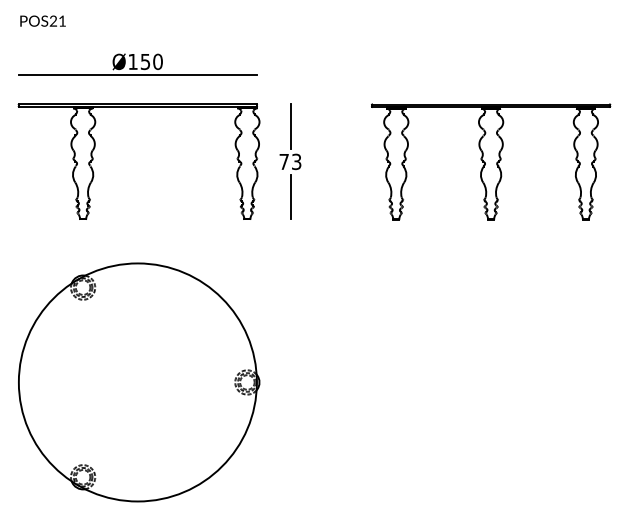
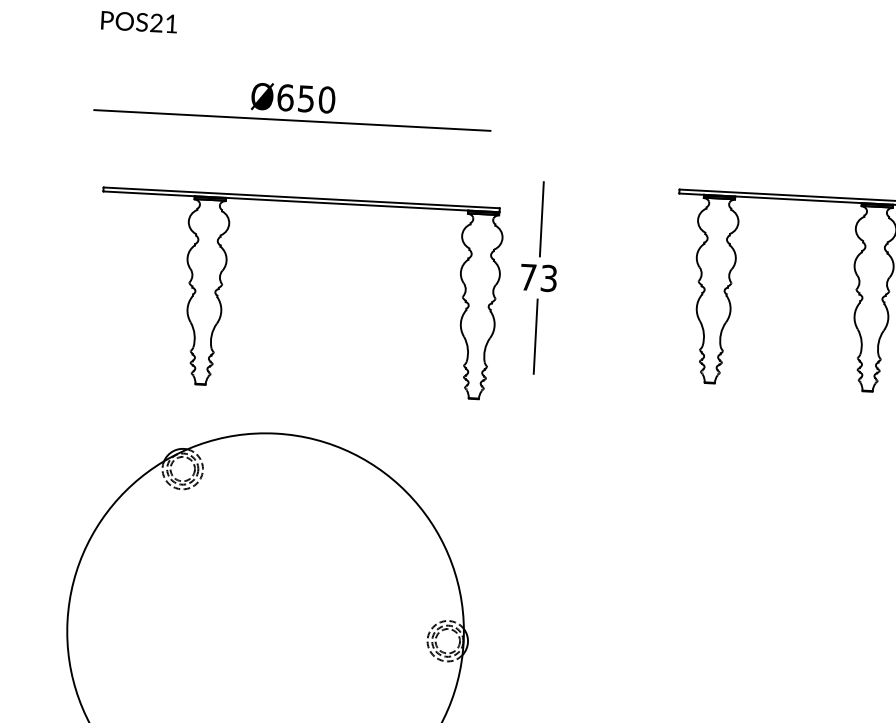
text: (133, 61) -> (286, 97), Ø150 -> Ø650
part: (93, 160) -> (222, 287), moved

